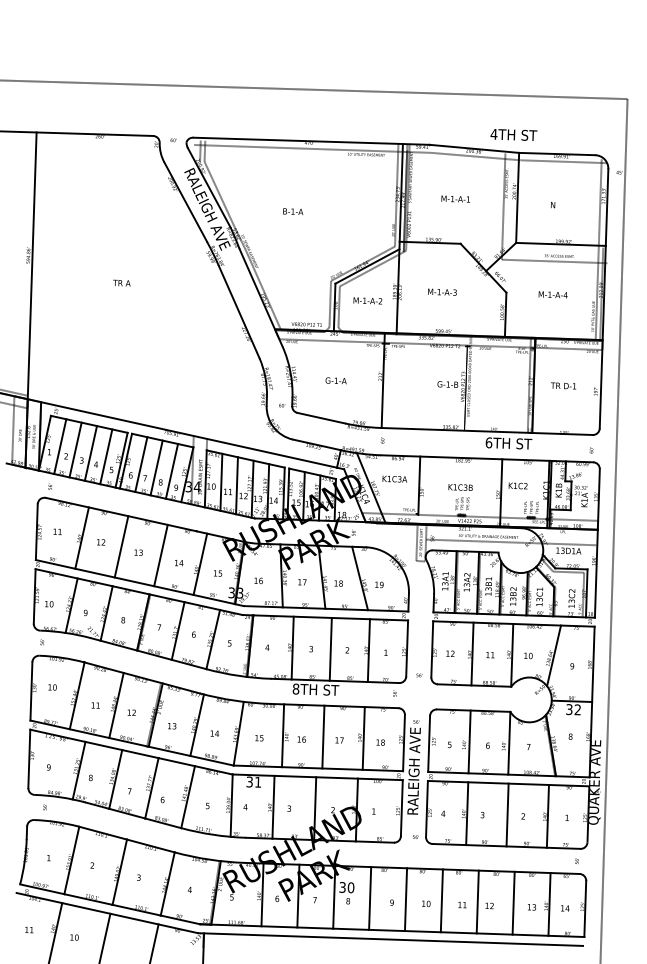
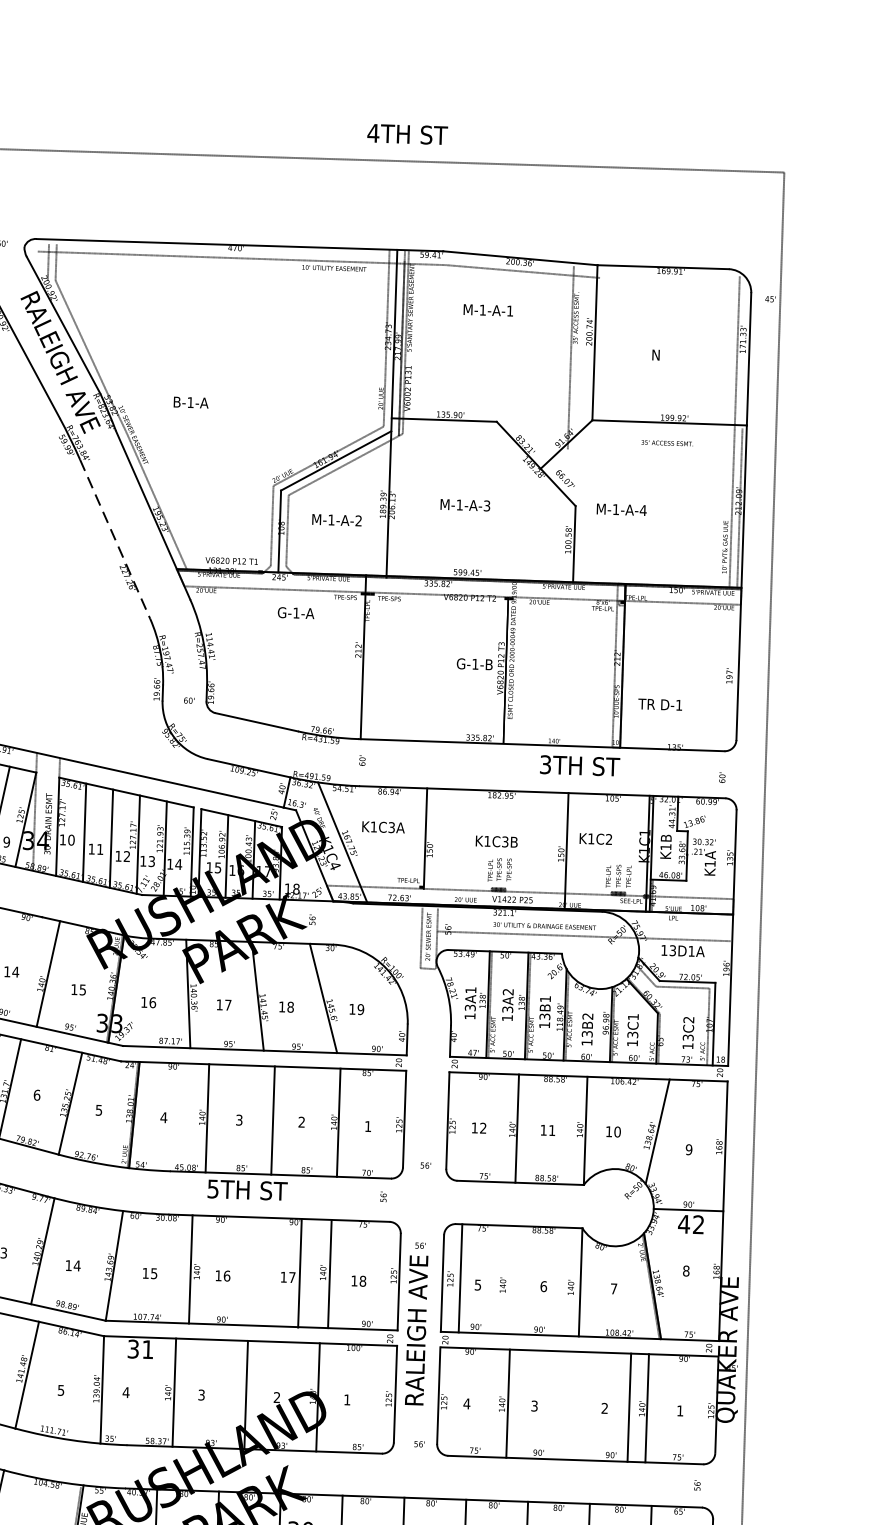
text: (513, 134) -> (406, 133), moved
line: (563, 161) -> (673, 280), removed
text: (455, 198) -> (487, 309), moved
text: (293, 211) -> (191, 402), moved
line: (554, 261) -> (658, 452), removed
text: (552, 294) -> (620, 509), moved
line: (239, 312) -> (115, 540), solid -> dashed
text: (335, 380) -> (294, 612), moved
text: (563, 385) -> (660, 703), moved
text: (488, 442) -> (544, 764), 6TH -> 3TH
text: (295, 688) -> (212, 1187), 8TH -> 5TH
text: (568, 709) -> (682, 1224), 32 -> 42
line: (323, 736) -> (300, 1272), moved
line: (469, 741) -> (460, 1277), moved
line: (507, 814) -> (629, 1406), moved

